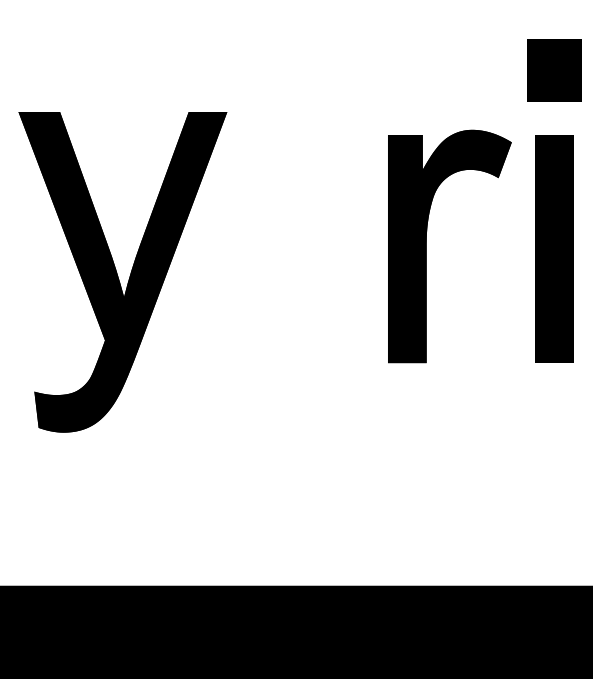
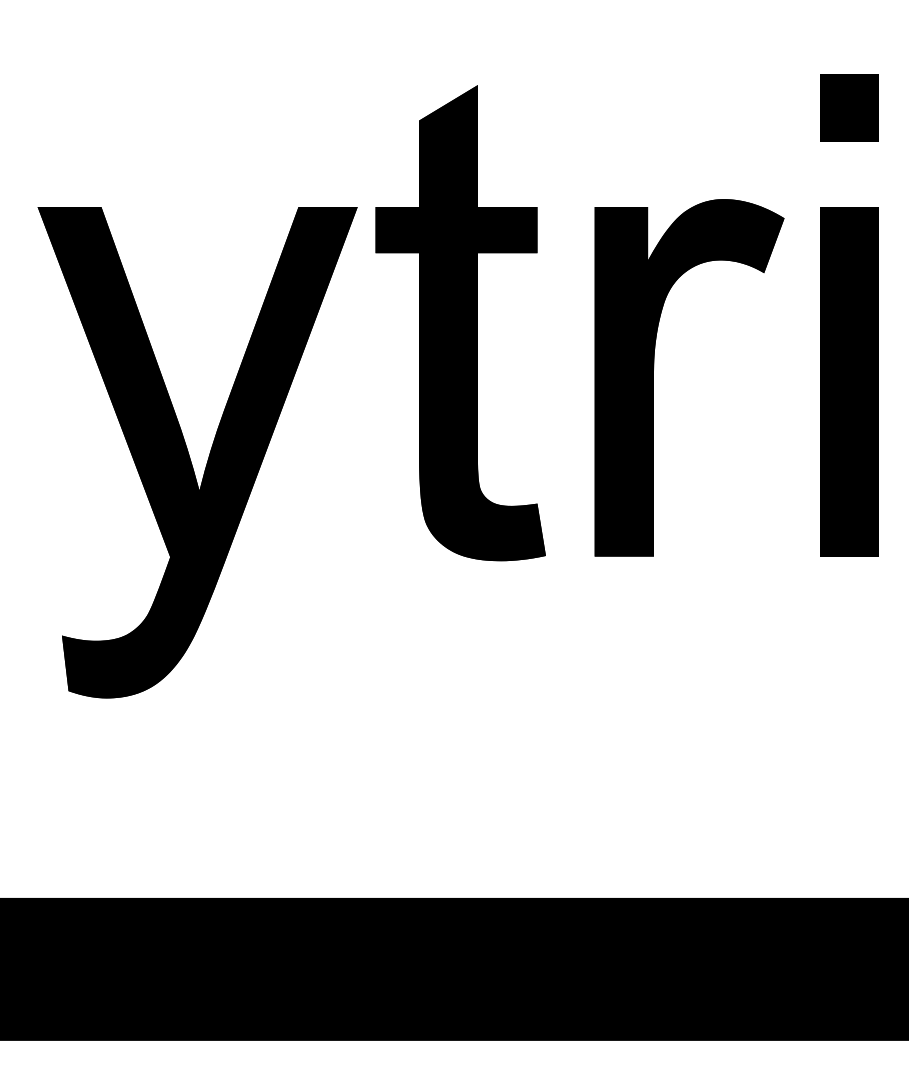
part: (554, 70) -> (849, 108), size x0.71
part: (300, 210) -> (460, 322), added
part: (122, 272) -> (197, 452), moved

